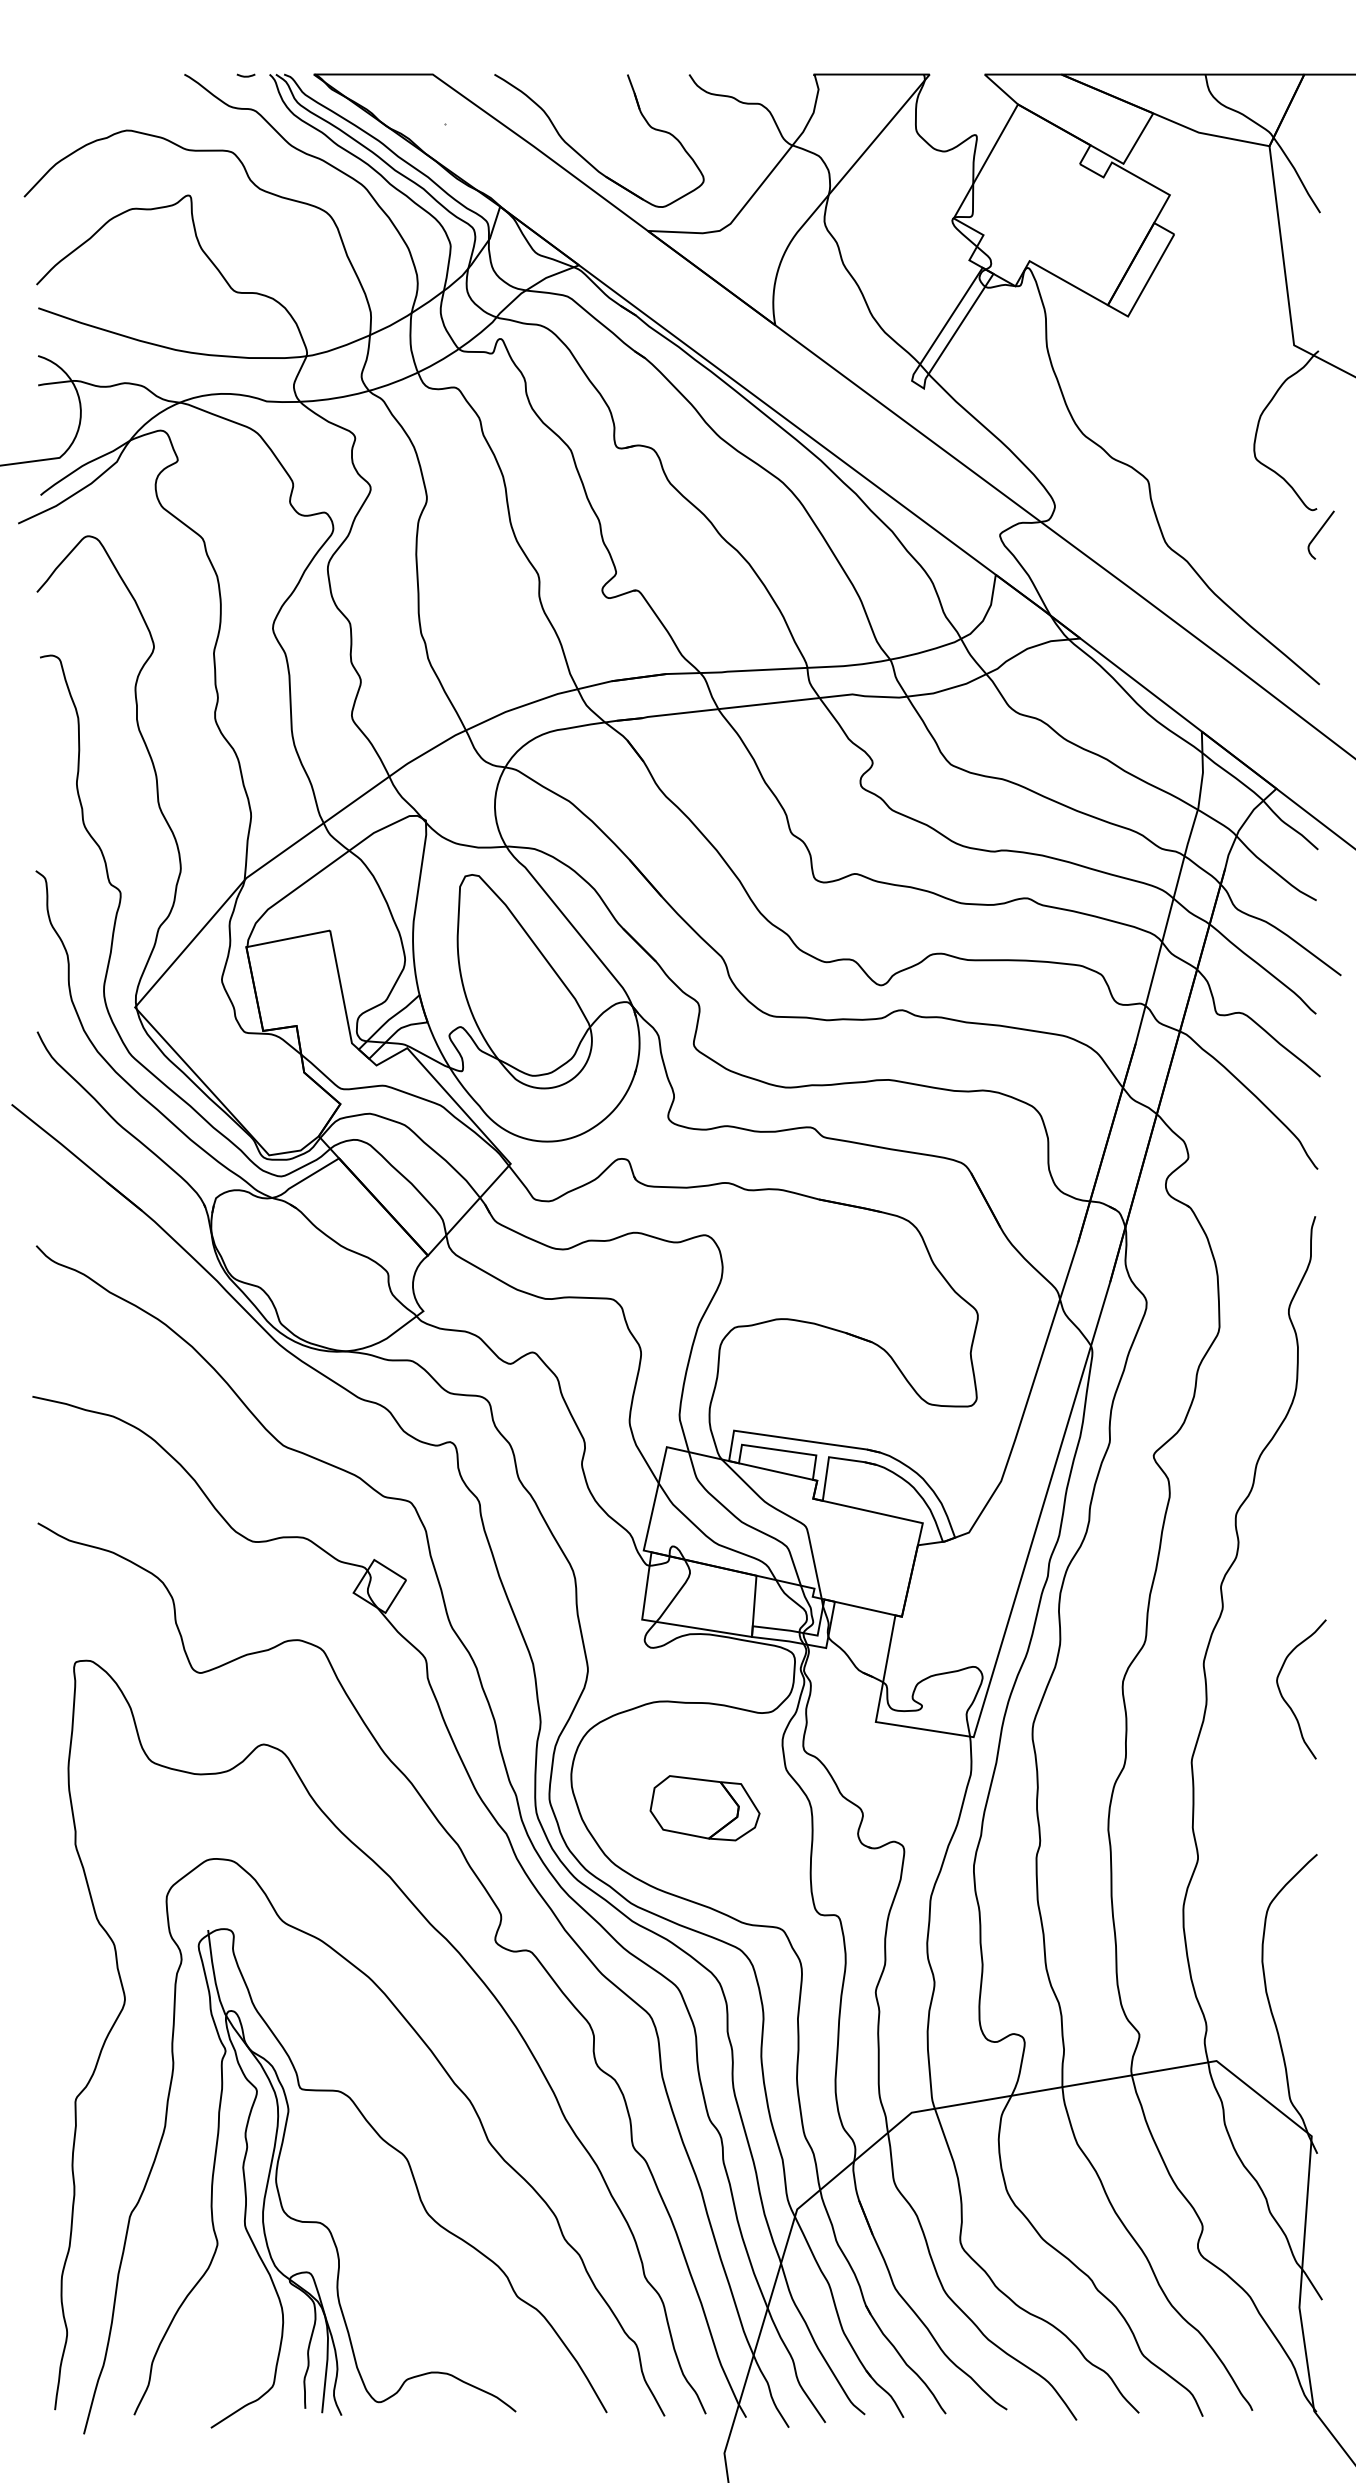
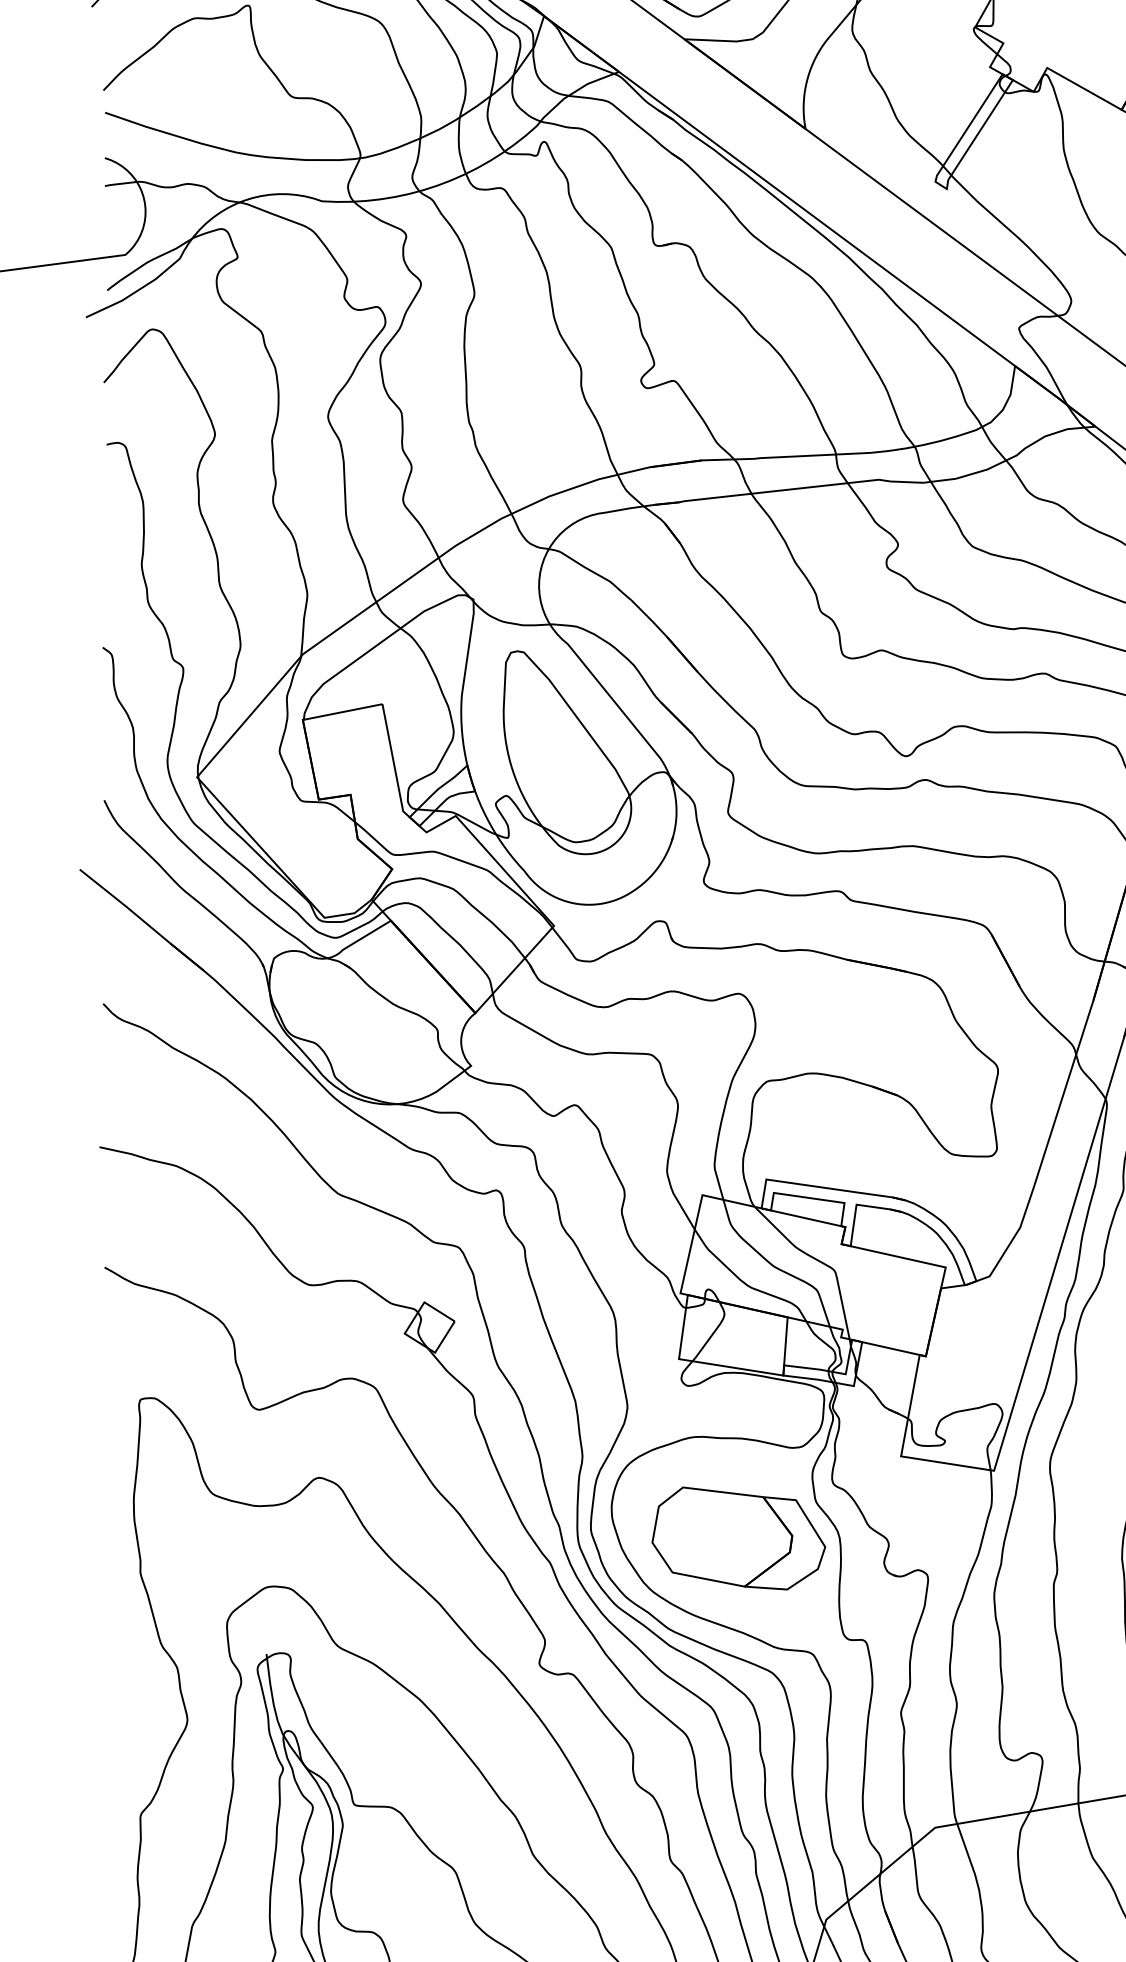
part: (704, 1807) -> (738, 1537), size x1.67

